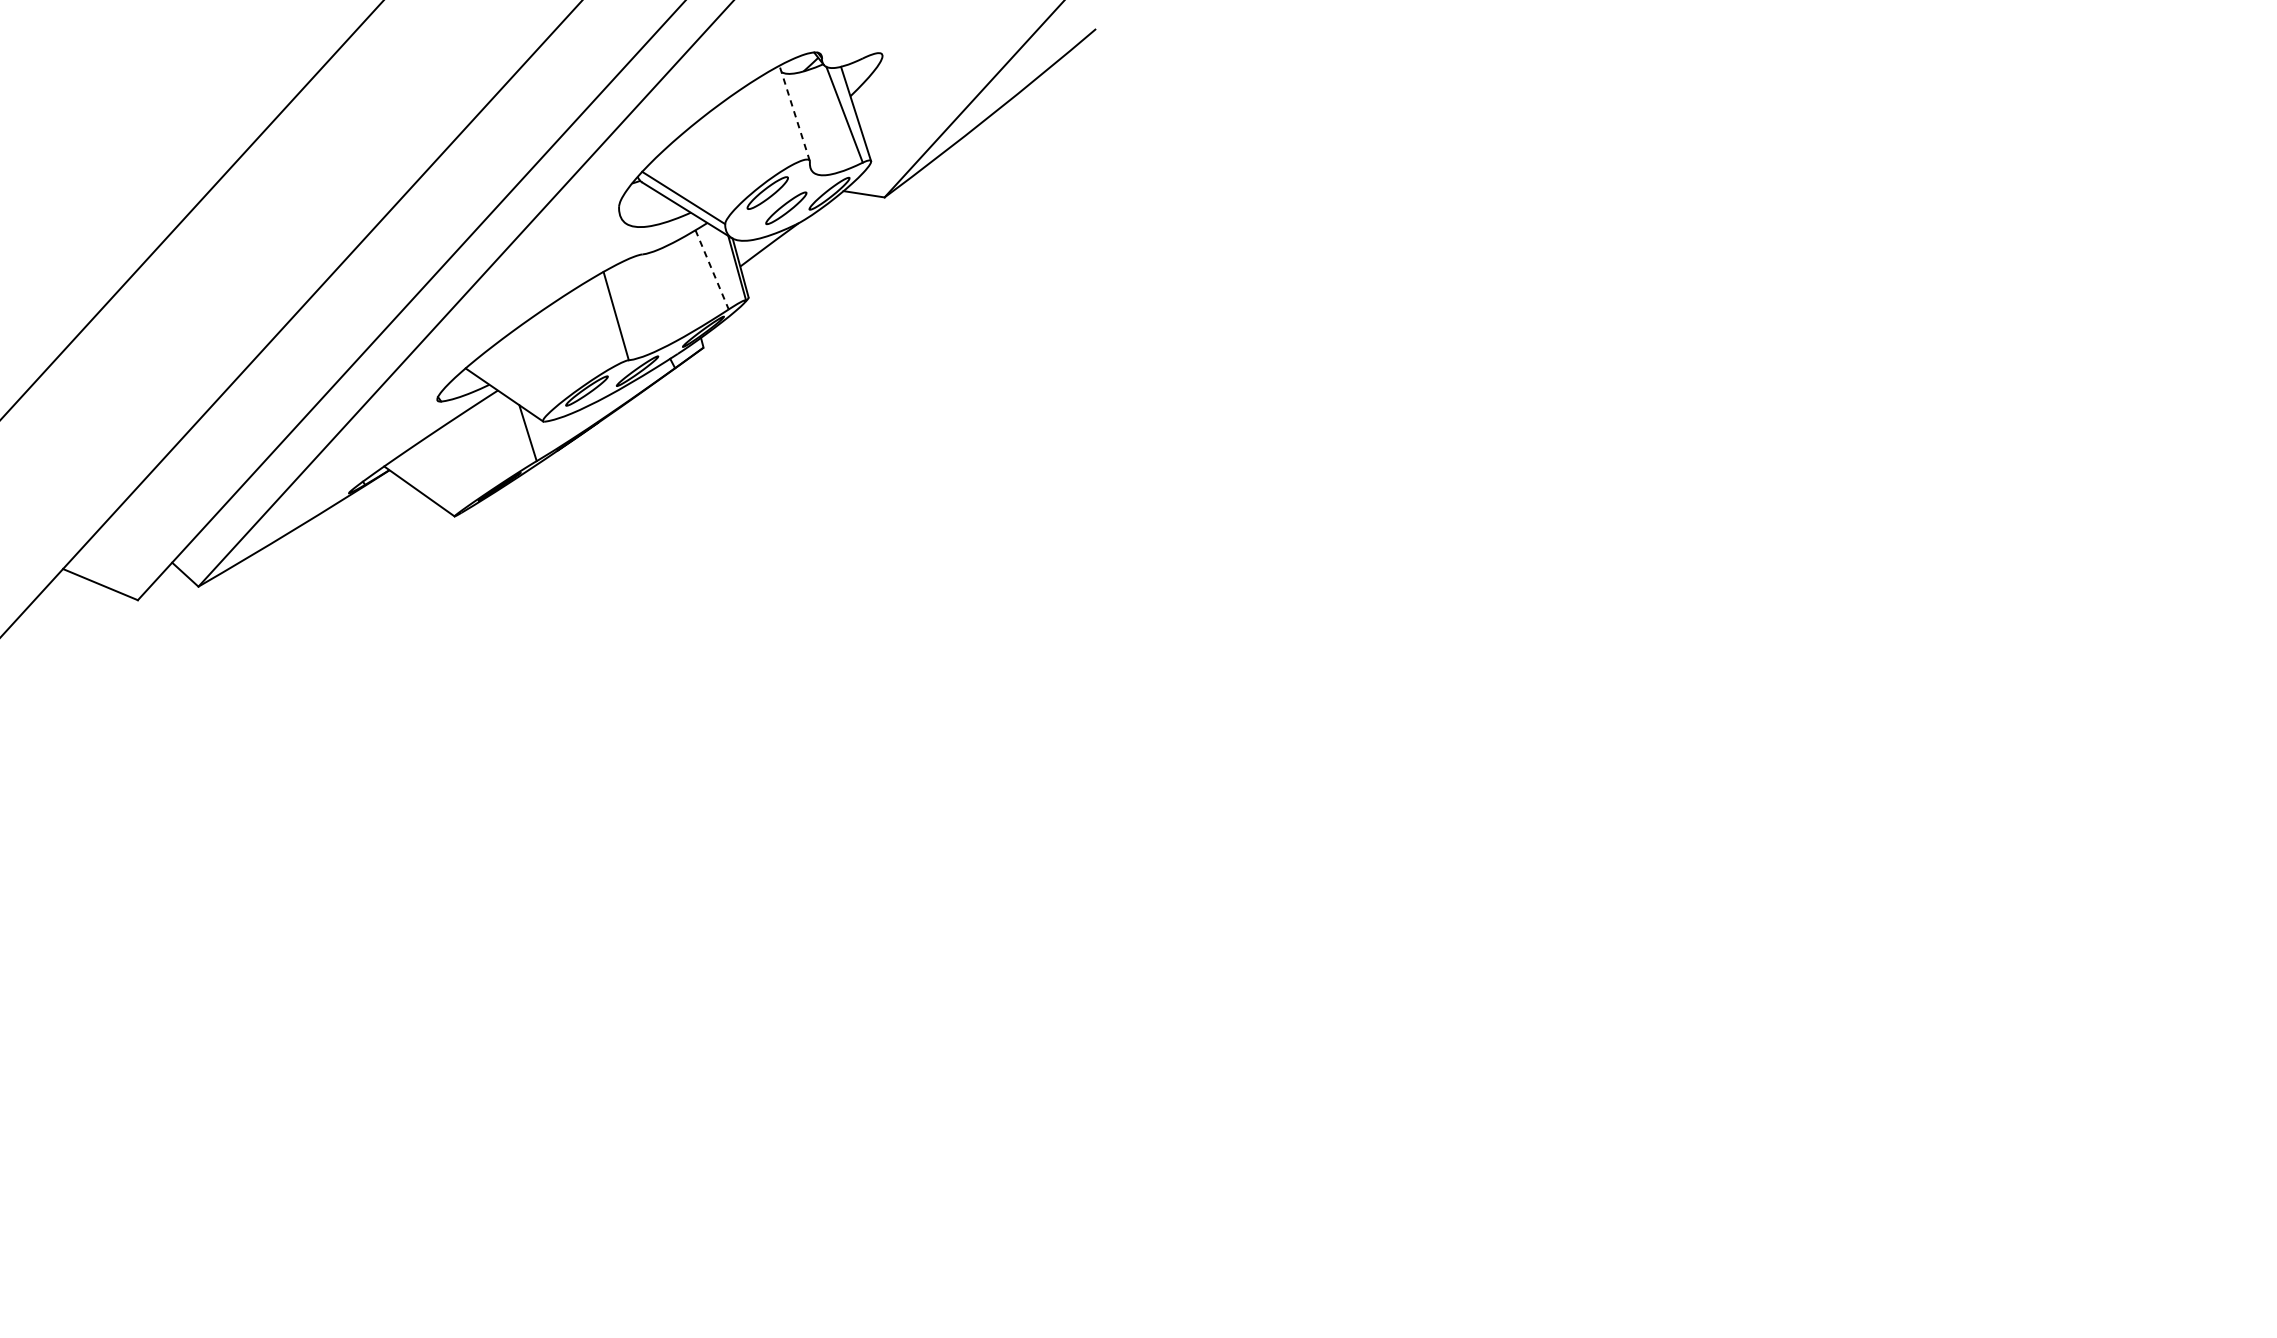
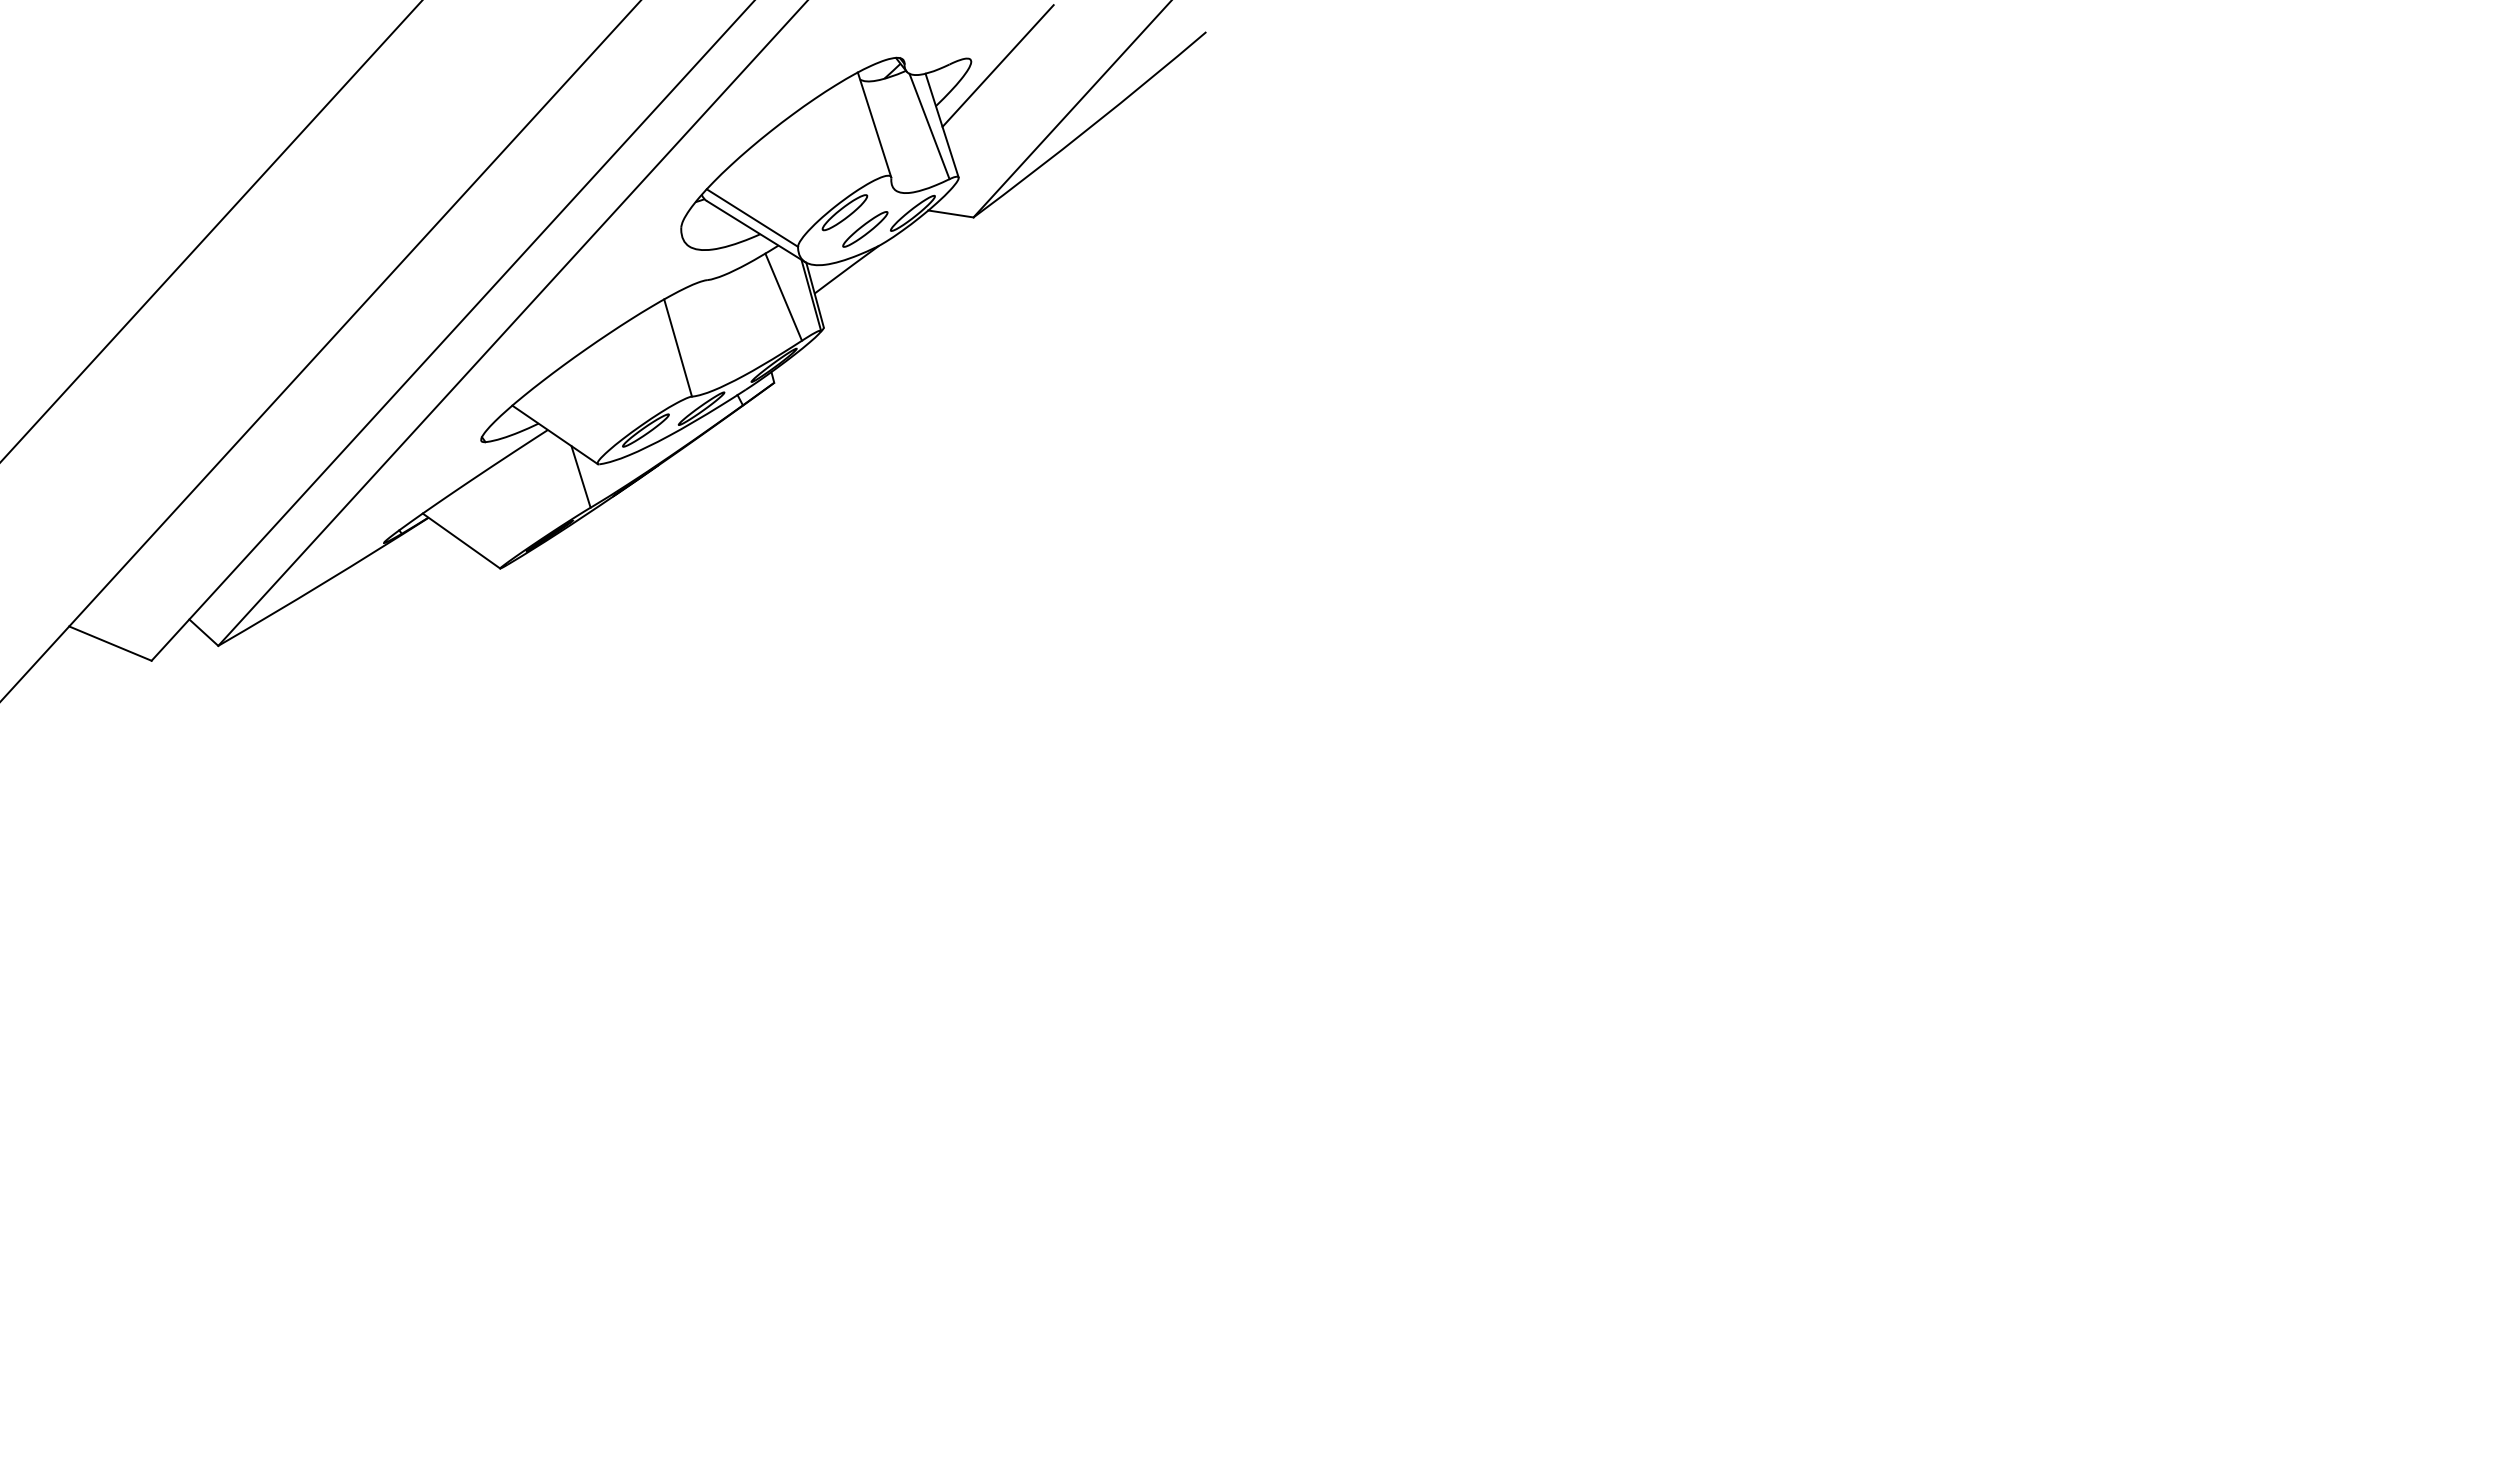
line: (906, 59) -> (997, 65), added
line: (794, 112) -> (874, 124), dashed -> solid
line: (711, 270) -> (783, 297), dashed -> solid

